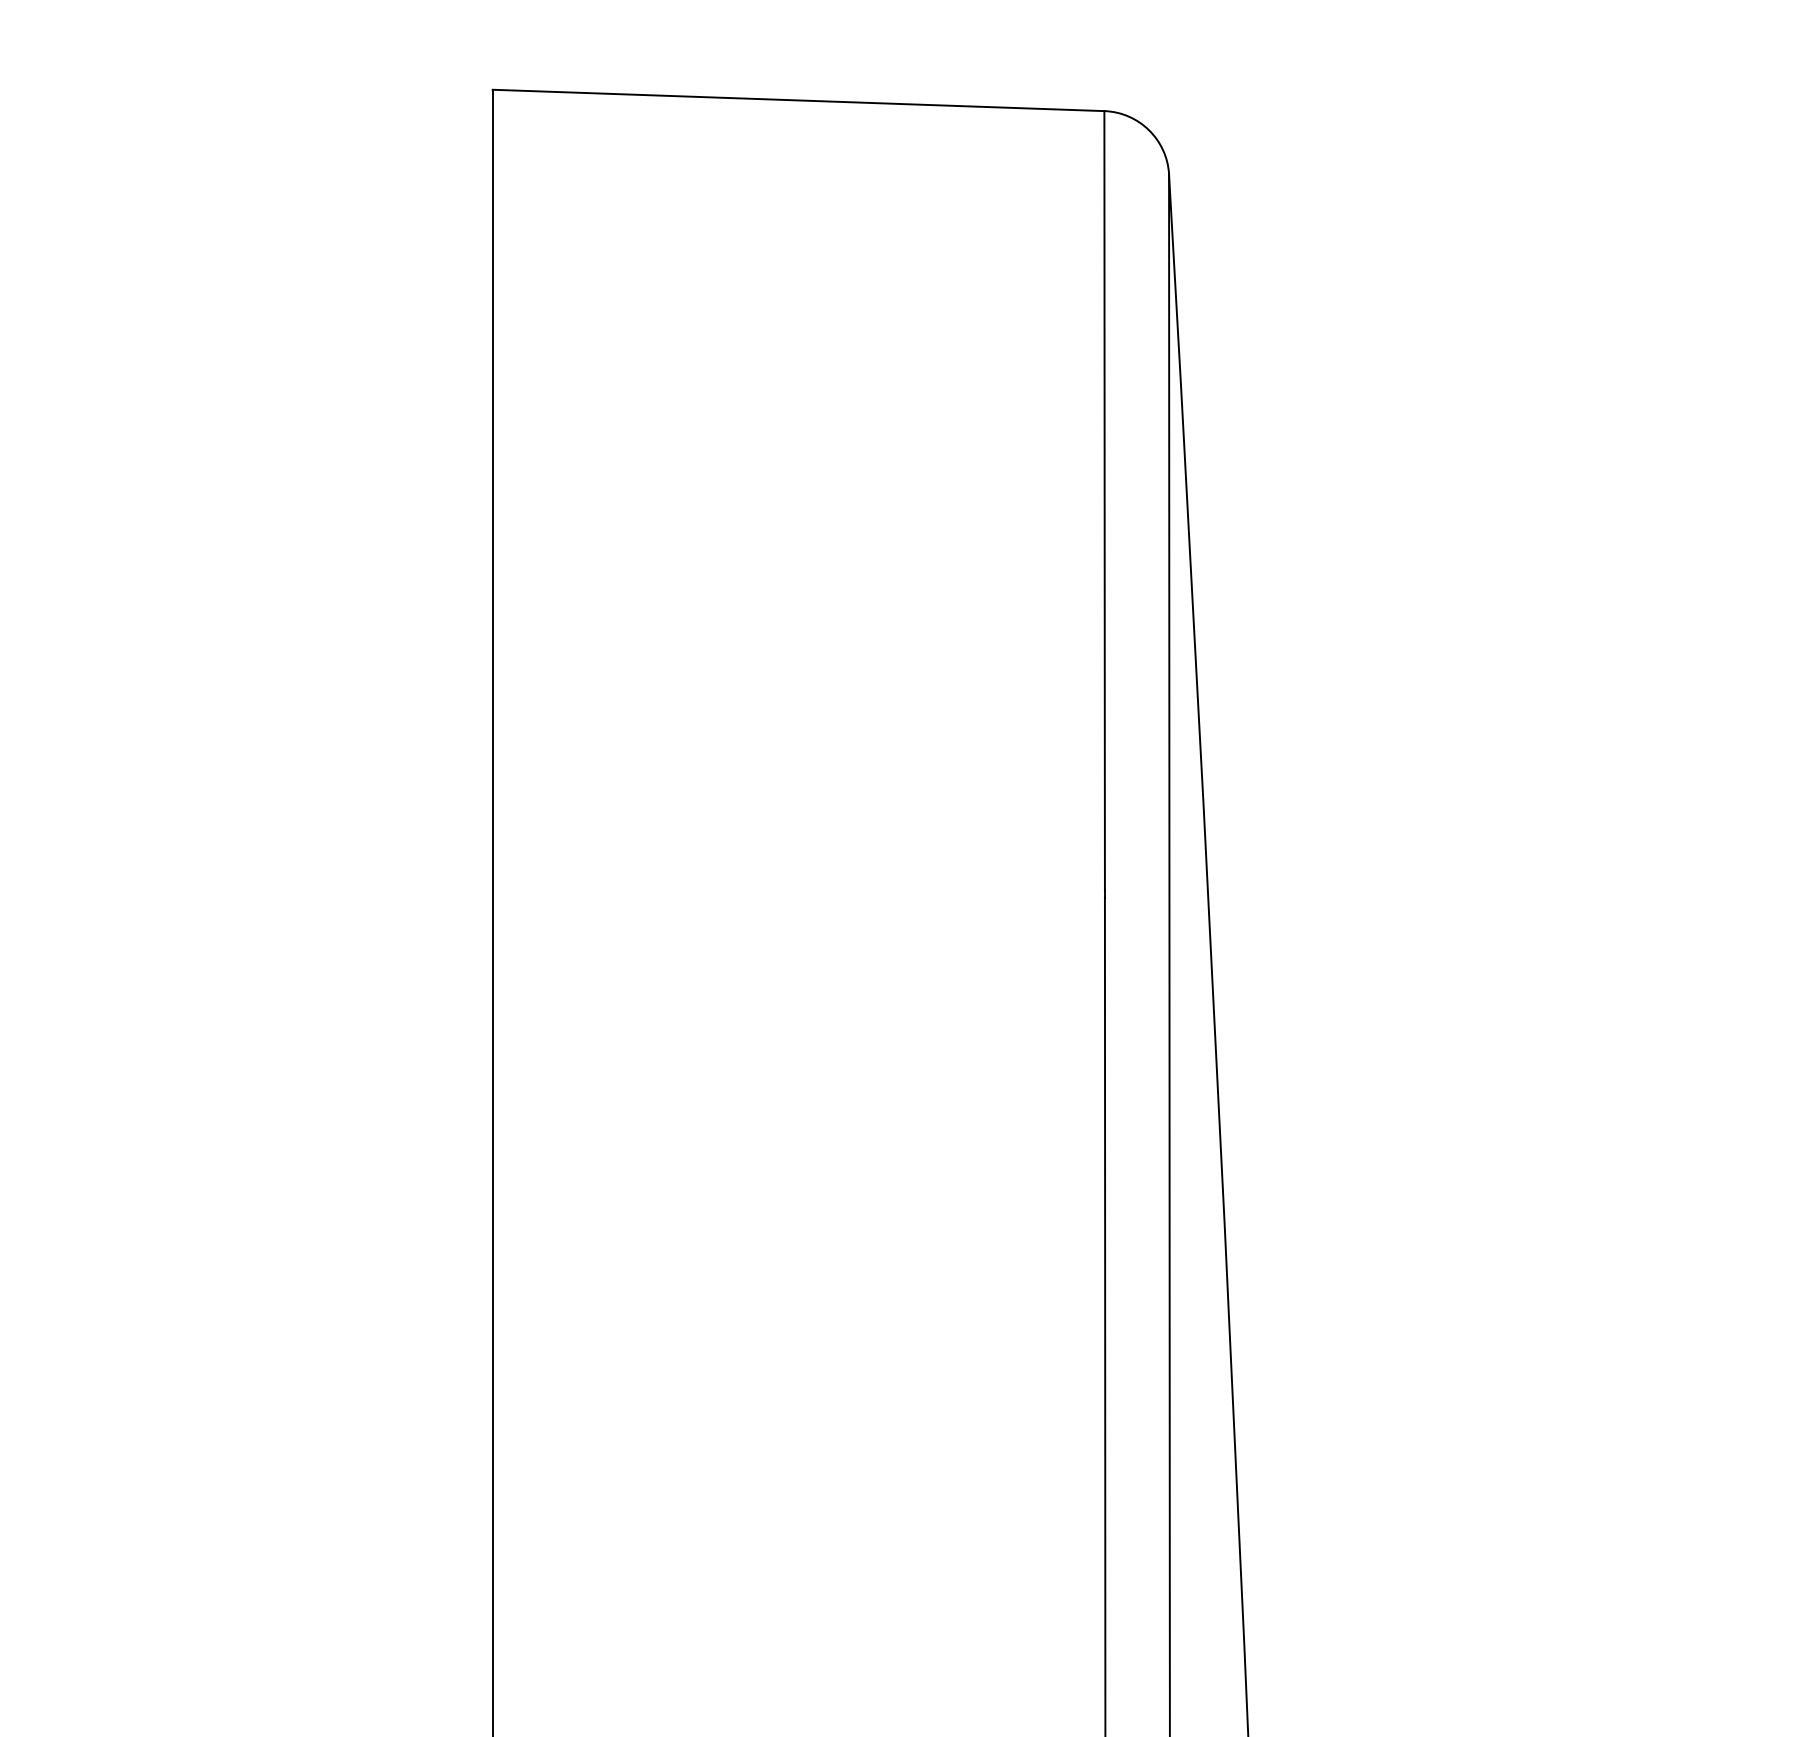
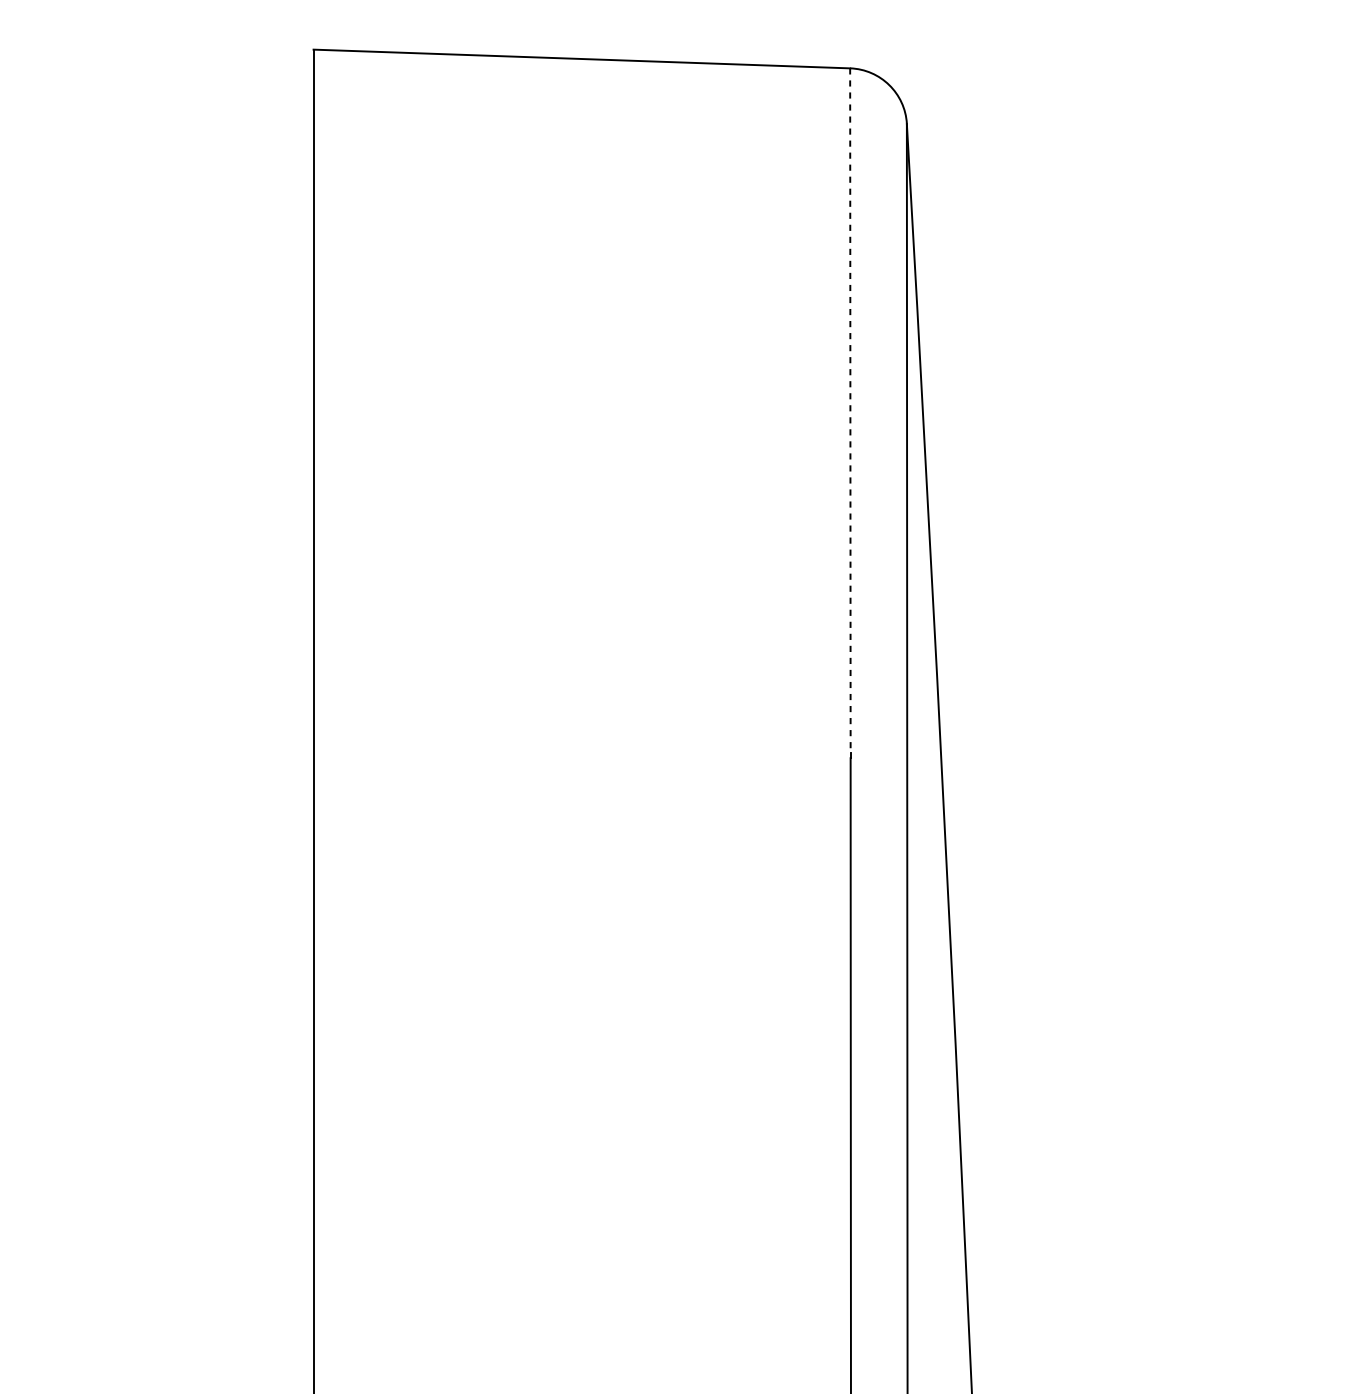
line: (1104, 501) -> (850, 410), solid -> dashed

